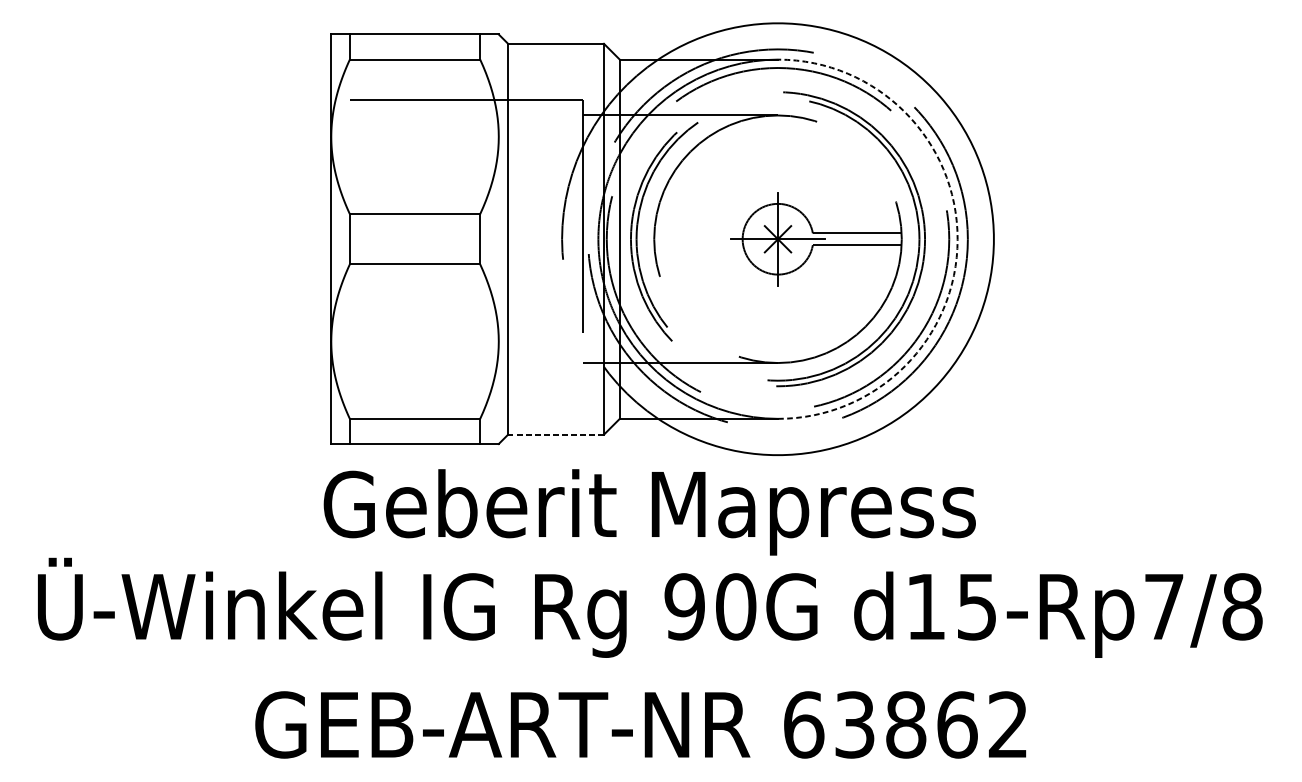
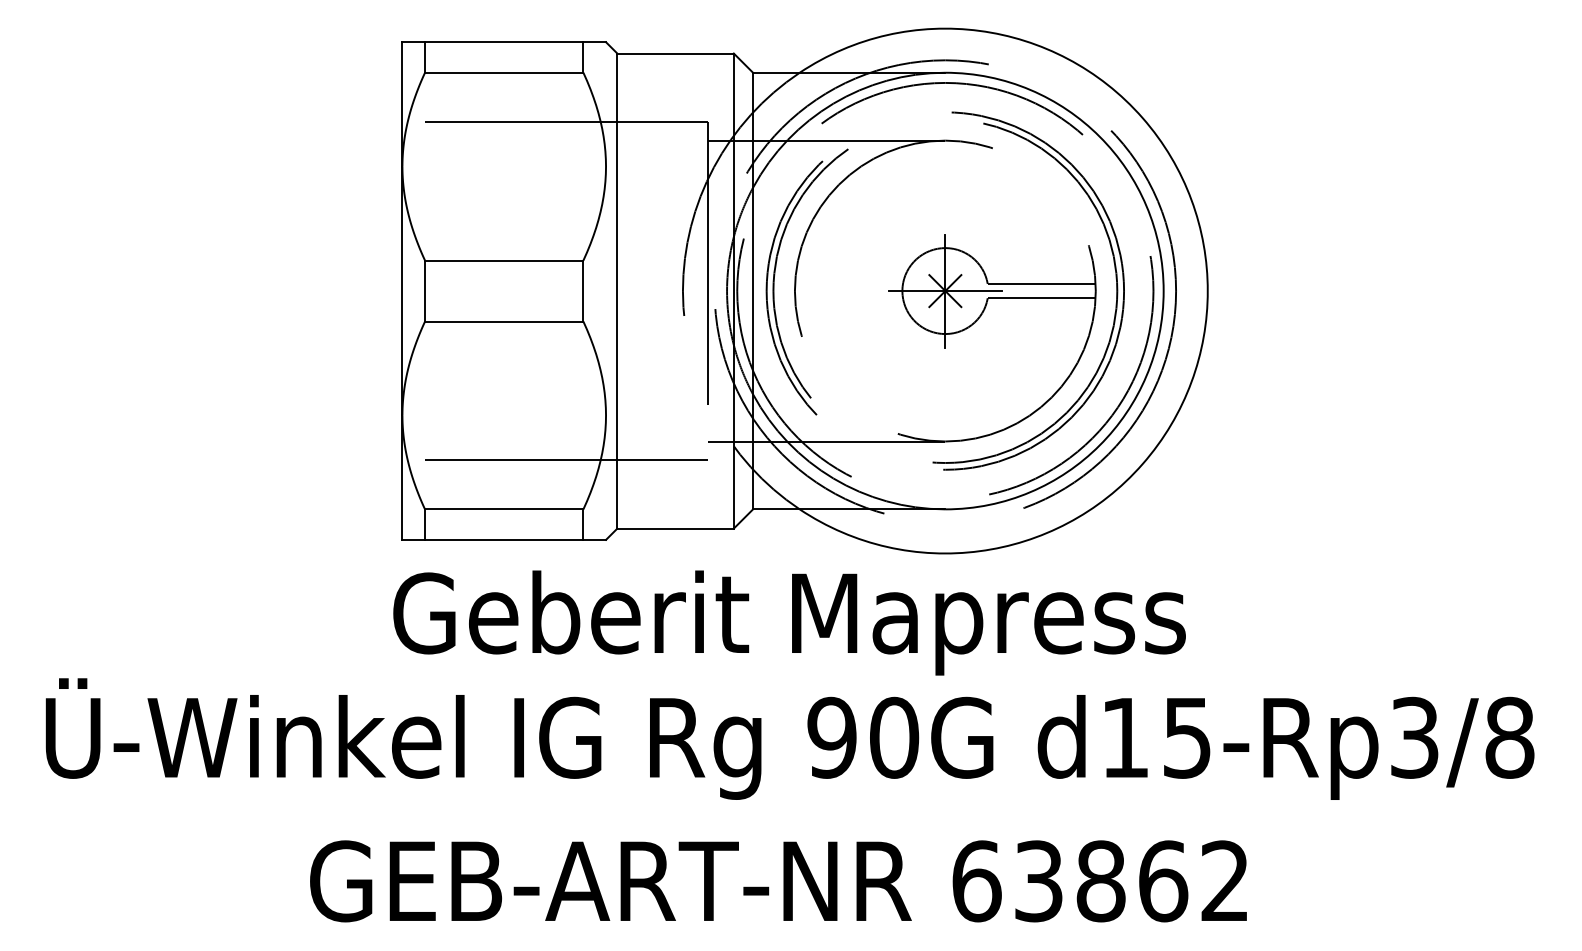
arc: (957, 239) -> (1163, 291), dashed -> solid
line: (456, 378) -> (554, 460), added
line: (555, 434) -> (675, 528), dashed -> solid
text: (1164, 606) -> (1414, 737), d15-Rp7/8 -> d15-Rp3/8

